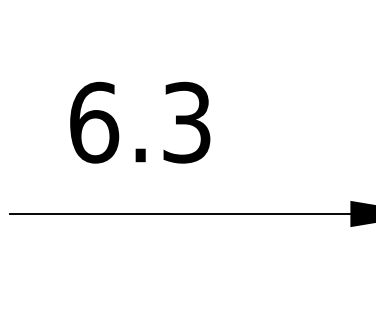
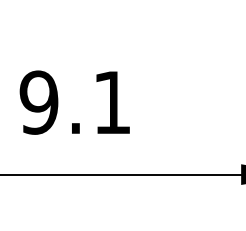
text: (139, 122) -> (74, 102), 6.3 -> 9.1

